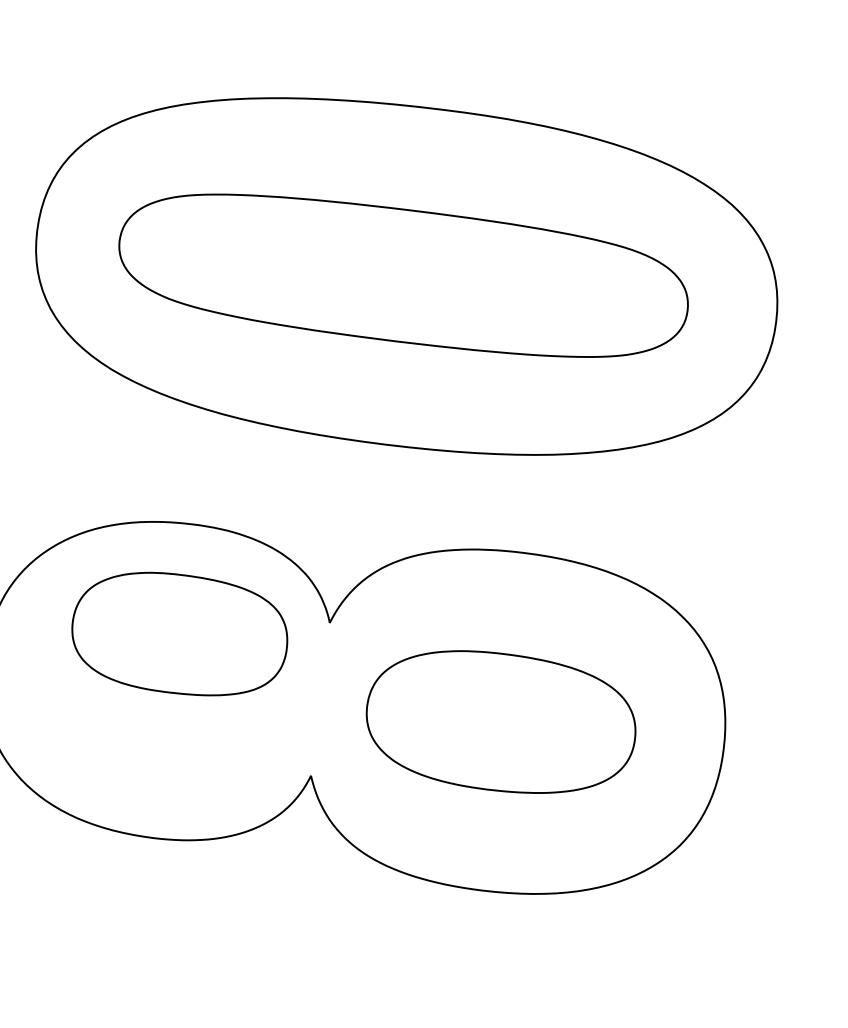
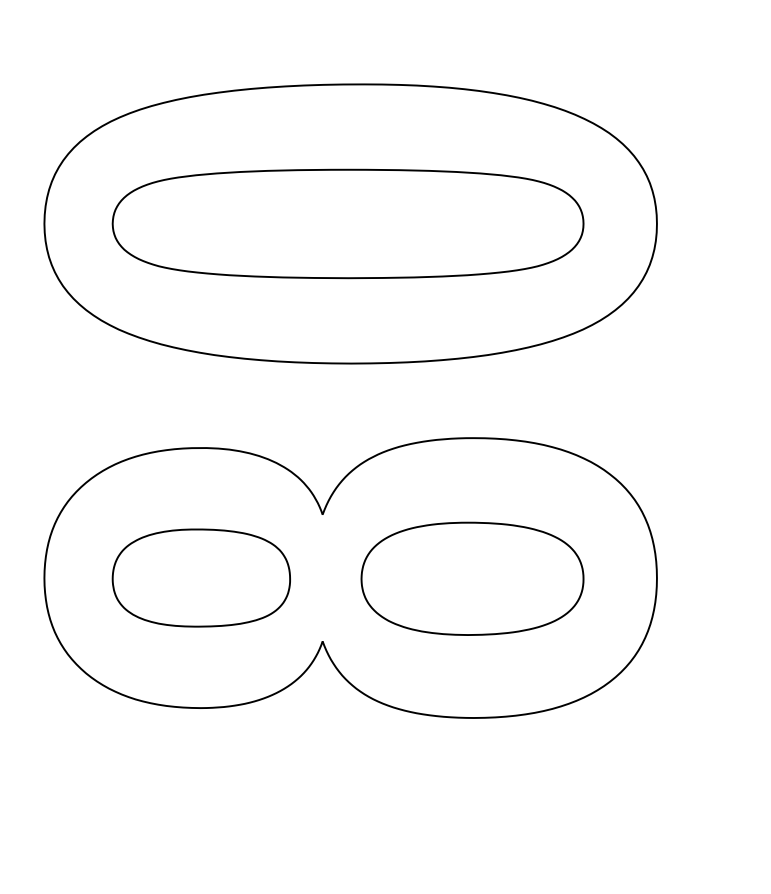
part: (178, 633) -> (200, 577), moved

